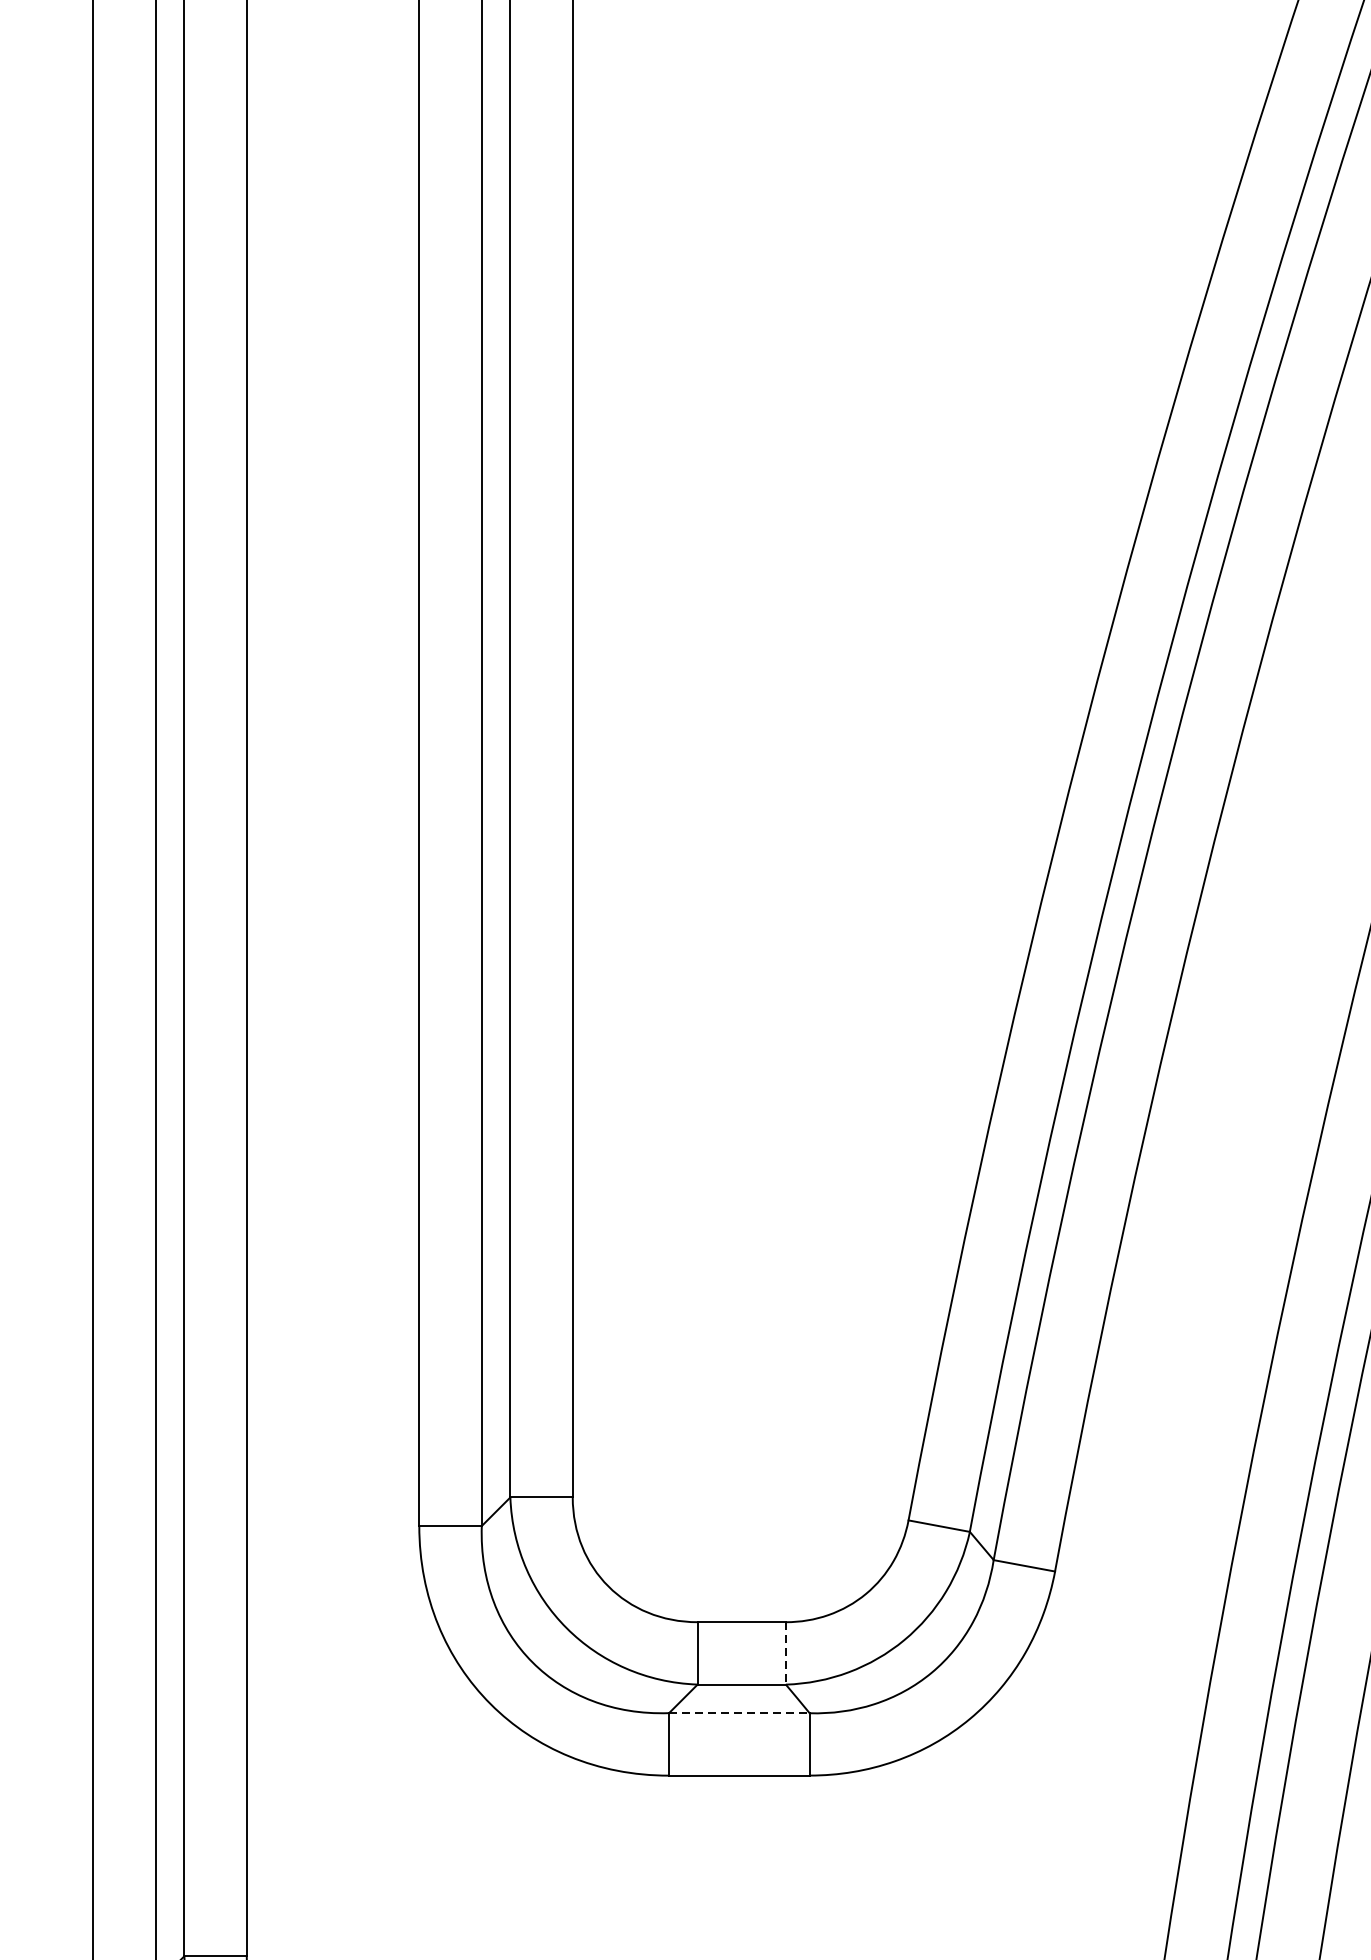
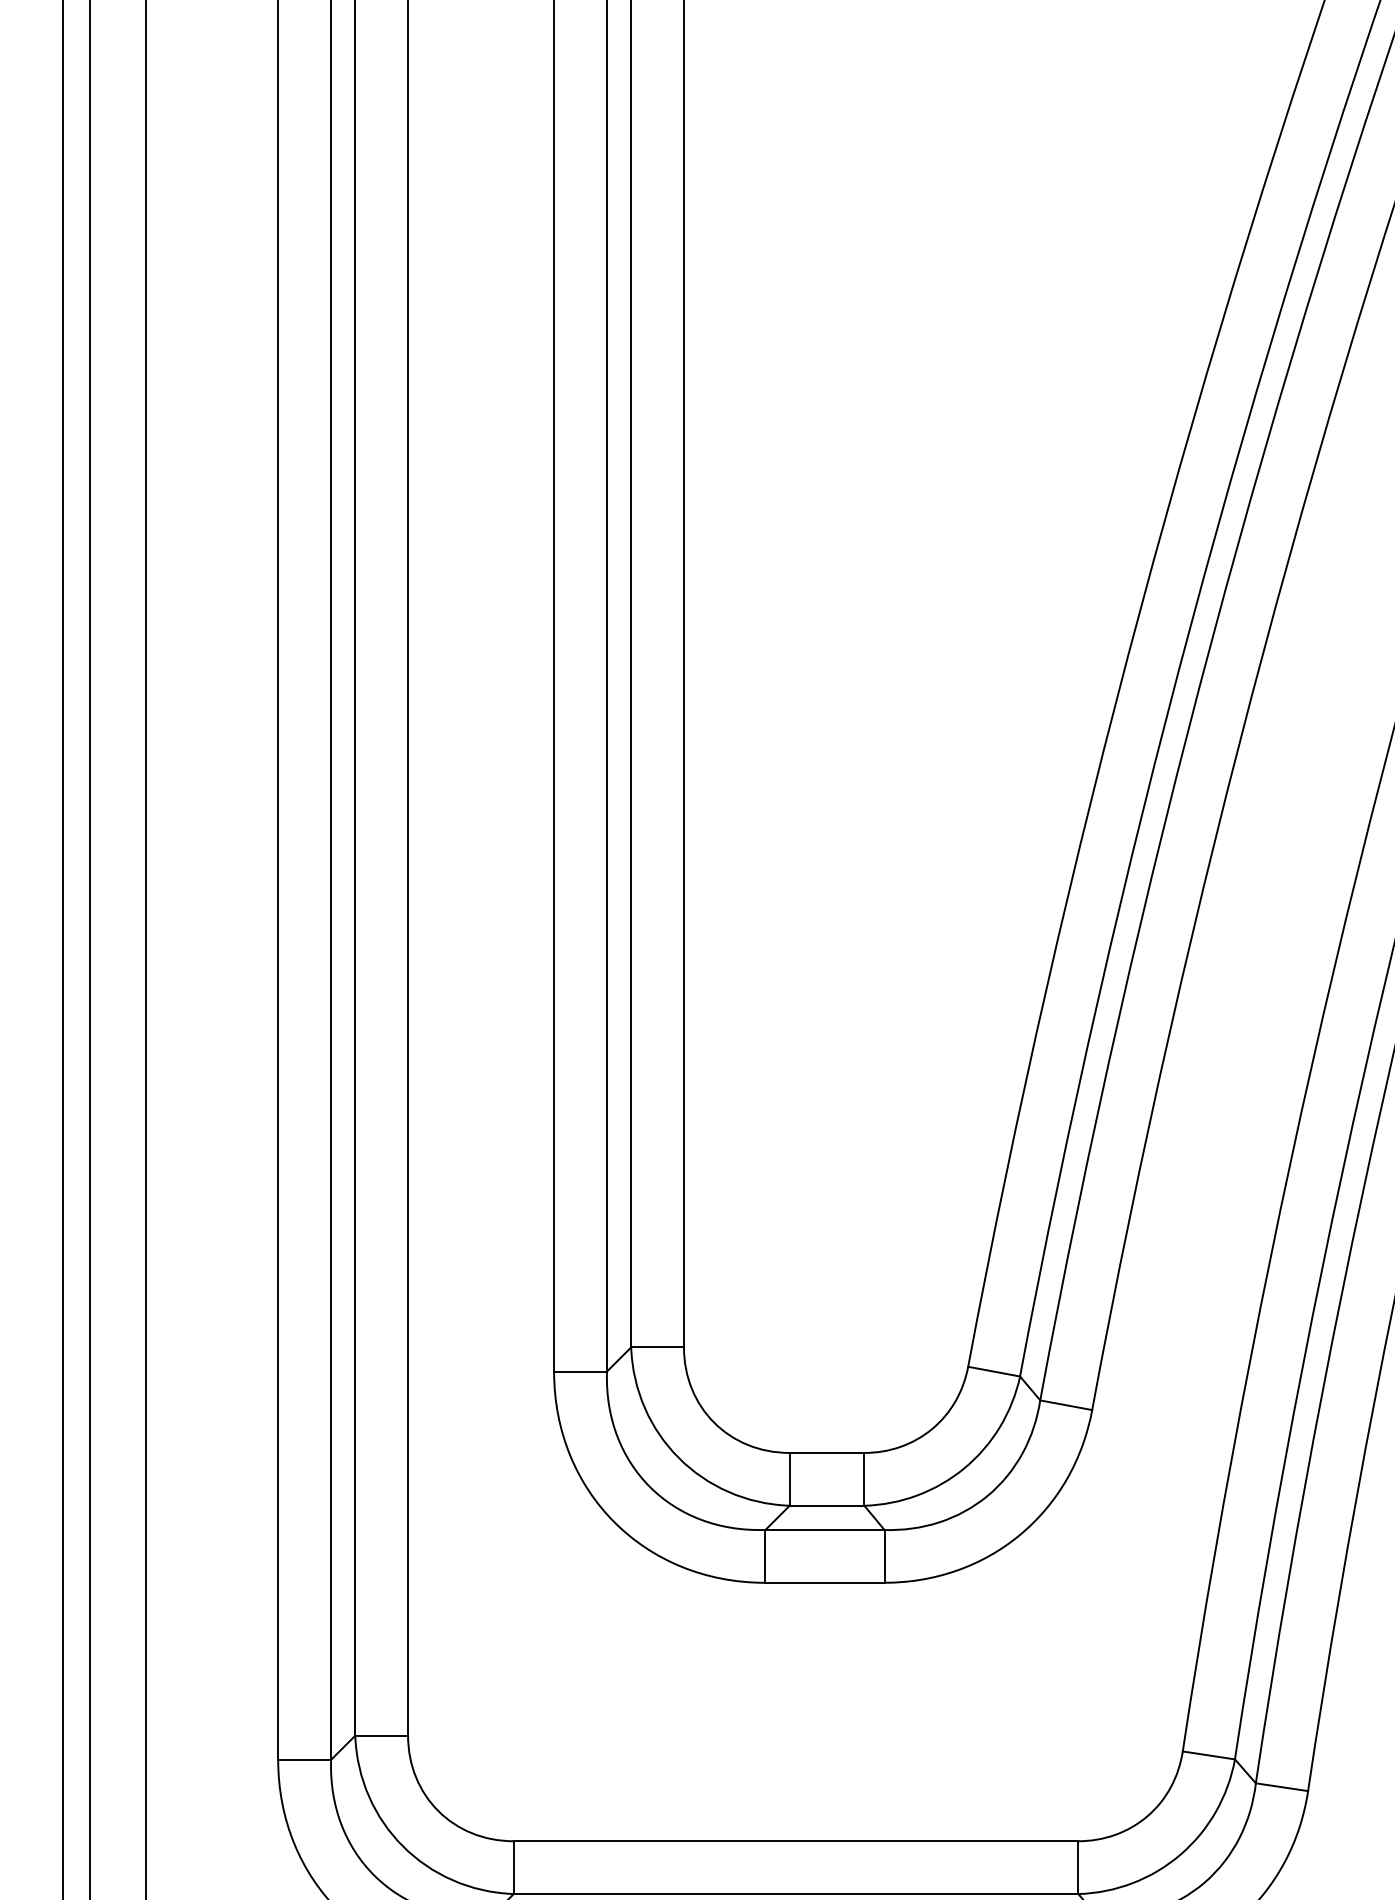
line: (786, 1653) -> (864, 1479), dashed -> solid
line: (738, 1713) -> (824, 1530), dashed -> solid

